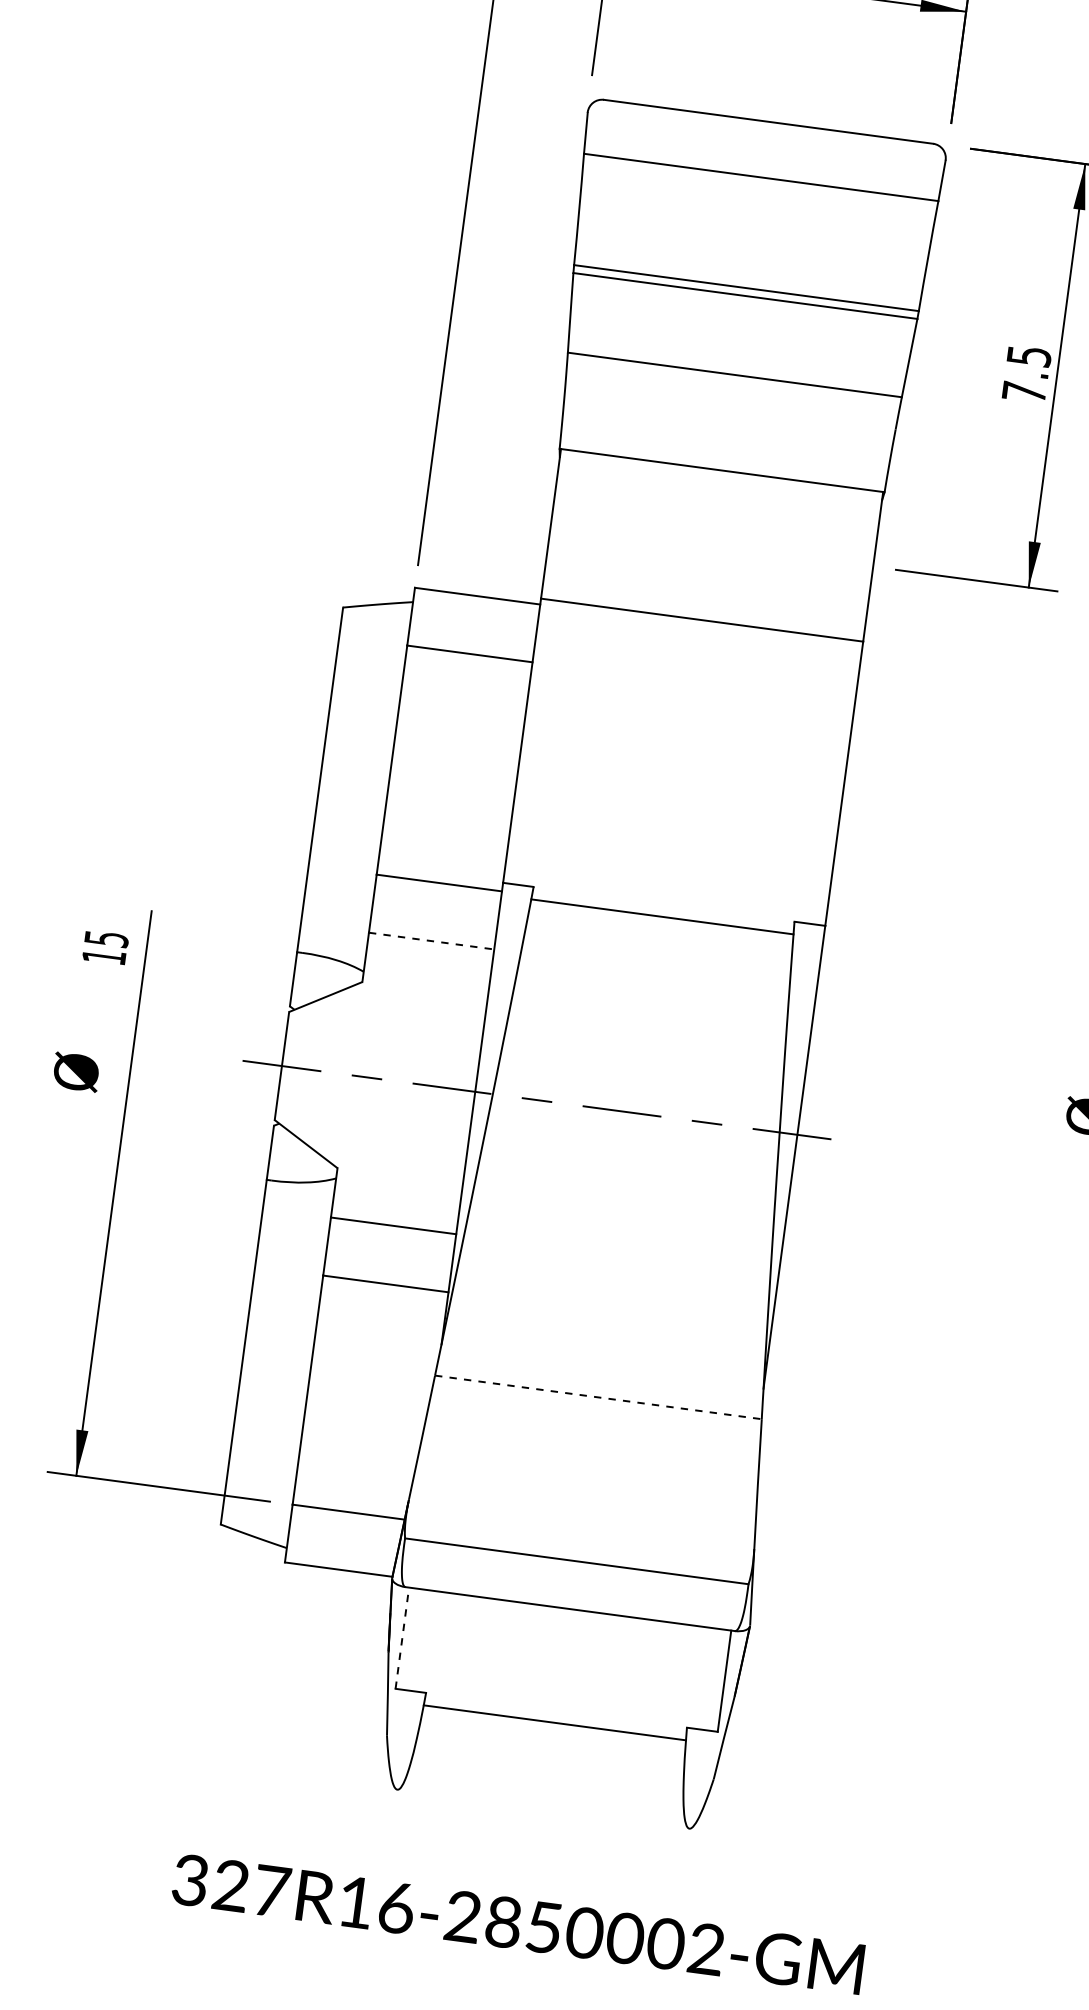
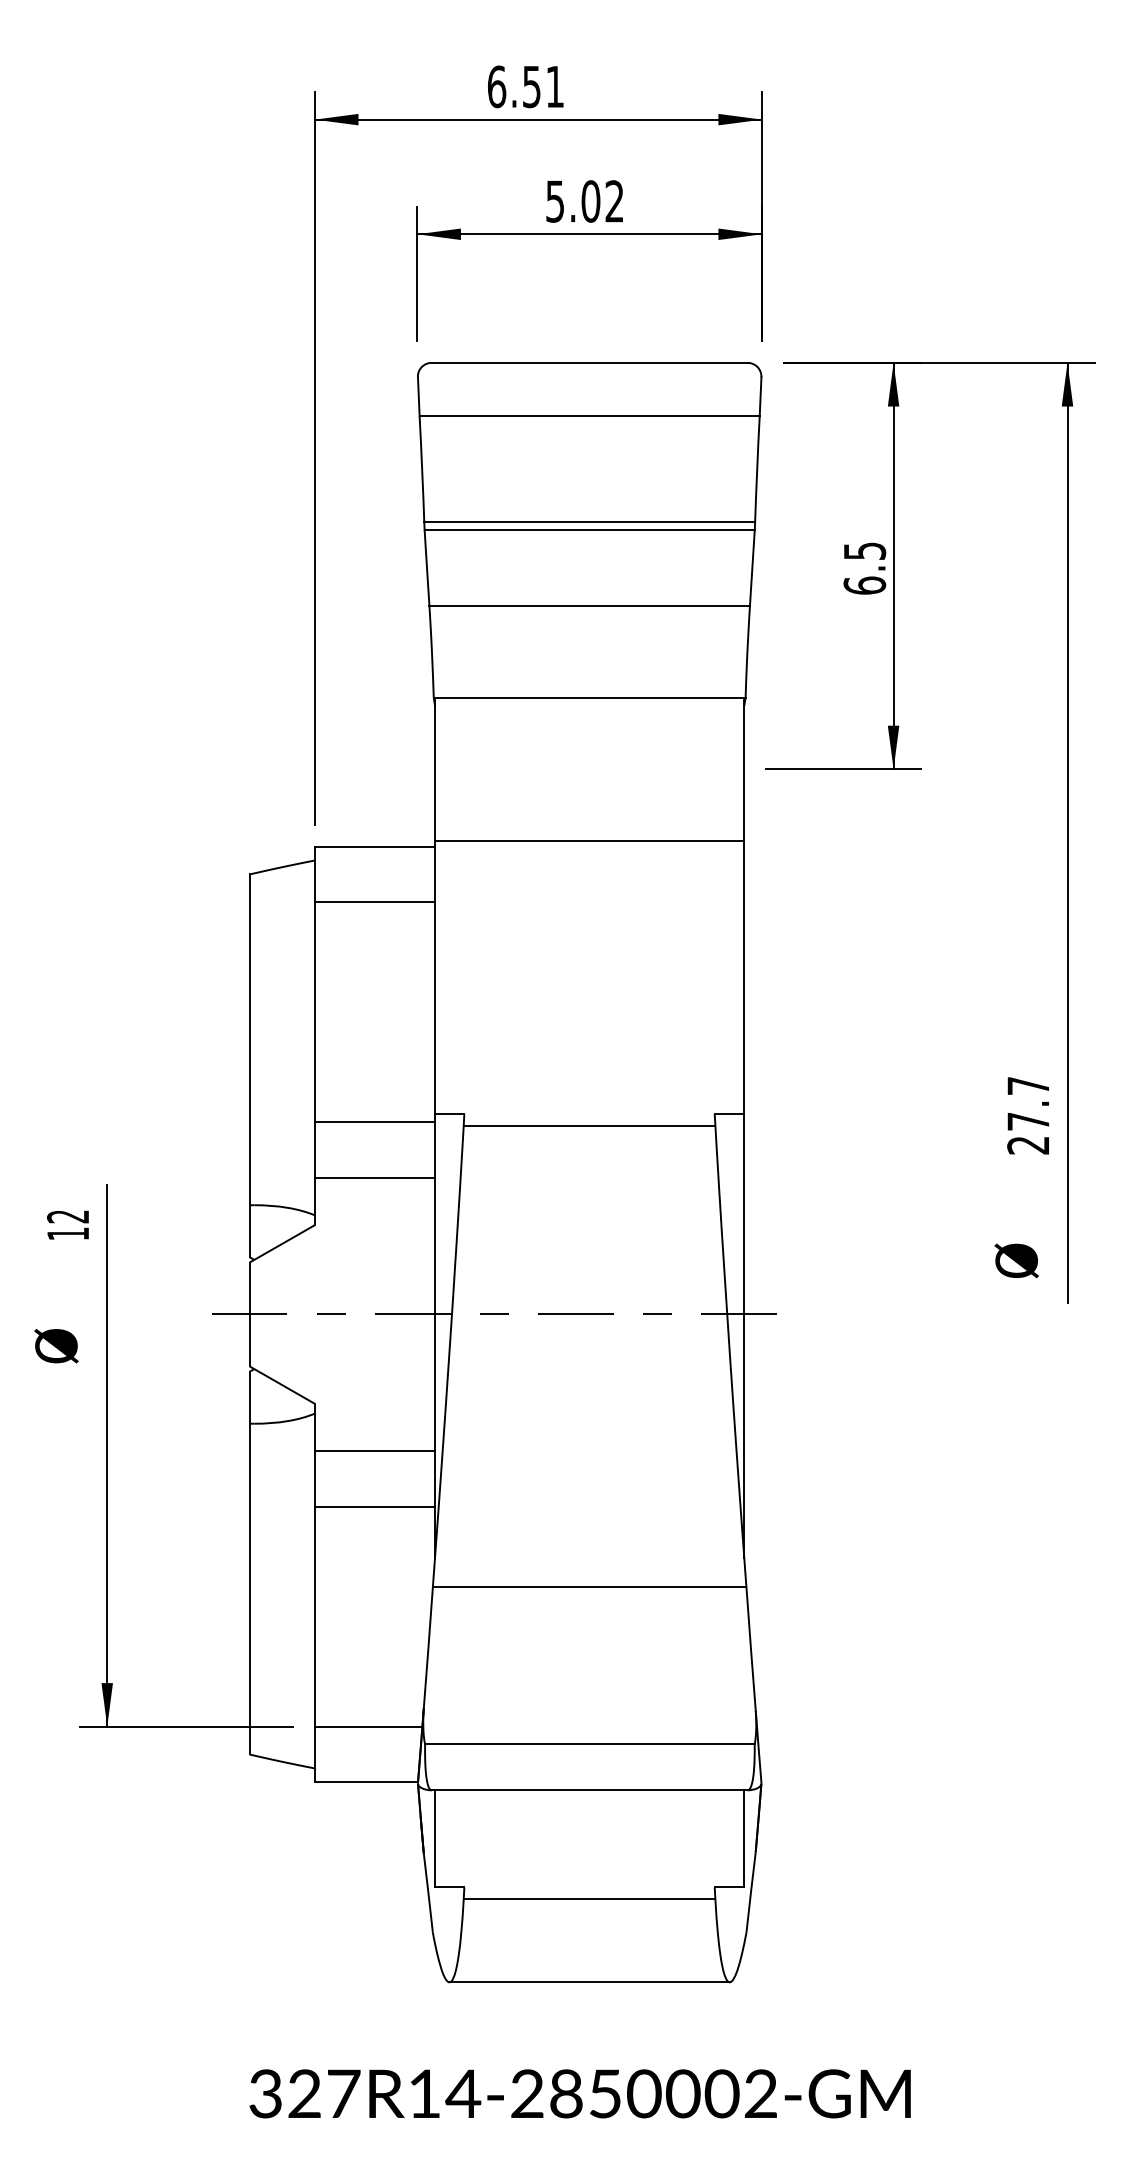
text: (1024, 391) -> (864, 585), 7.5 -> 6.5
text: (105, 938) -> (67, 1216), 15 -> 12
line: (432, 940) -> (375, 1177), dashed -> solid
line: (598, 1397) -> (589, 1587), dashed -> solid
line: (402, 1637) -> (435, 1838), dashed -> solid
line: (543, 1809) -> (589, 1982), added
text: (396, 1908) -> (463, 2094), 327R16-2850002-GM -> 327R14-2850002-GM

